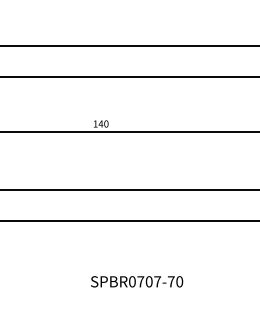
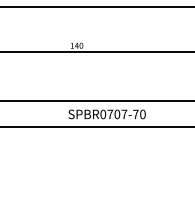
text: (137, 281) -> (107, 114), moved

